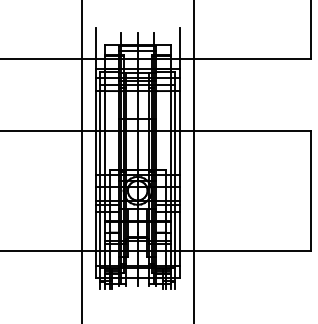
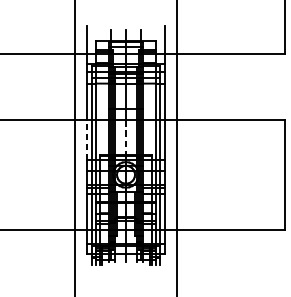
line: (137, 150) -> (125, 137), solid -> dashed
line: (95, 153) -> (87, 140), solid -> dashed

